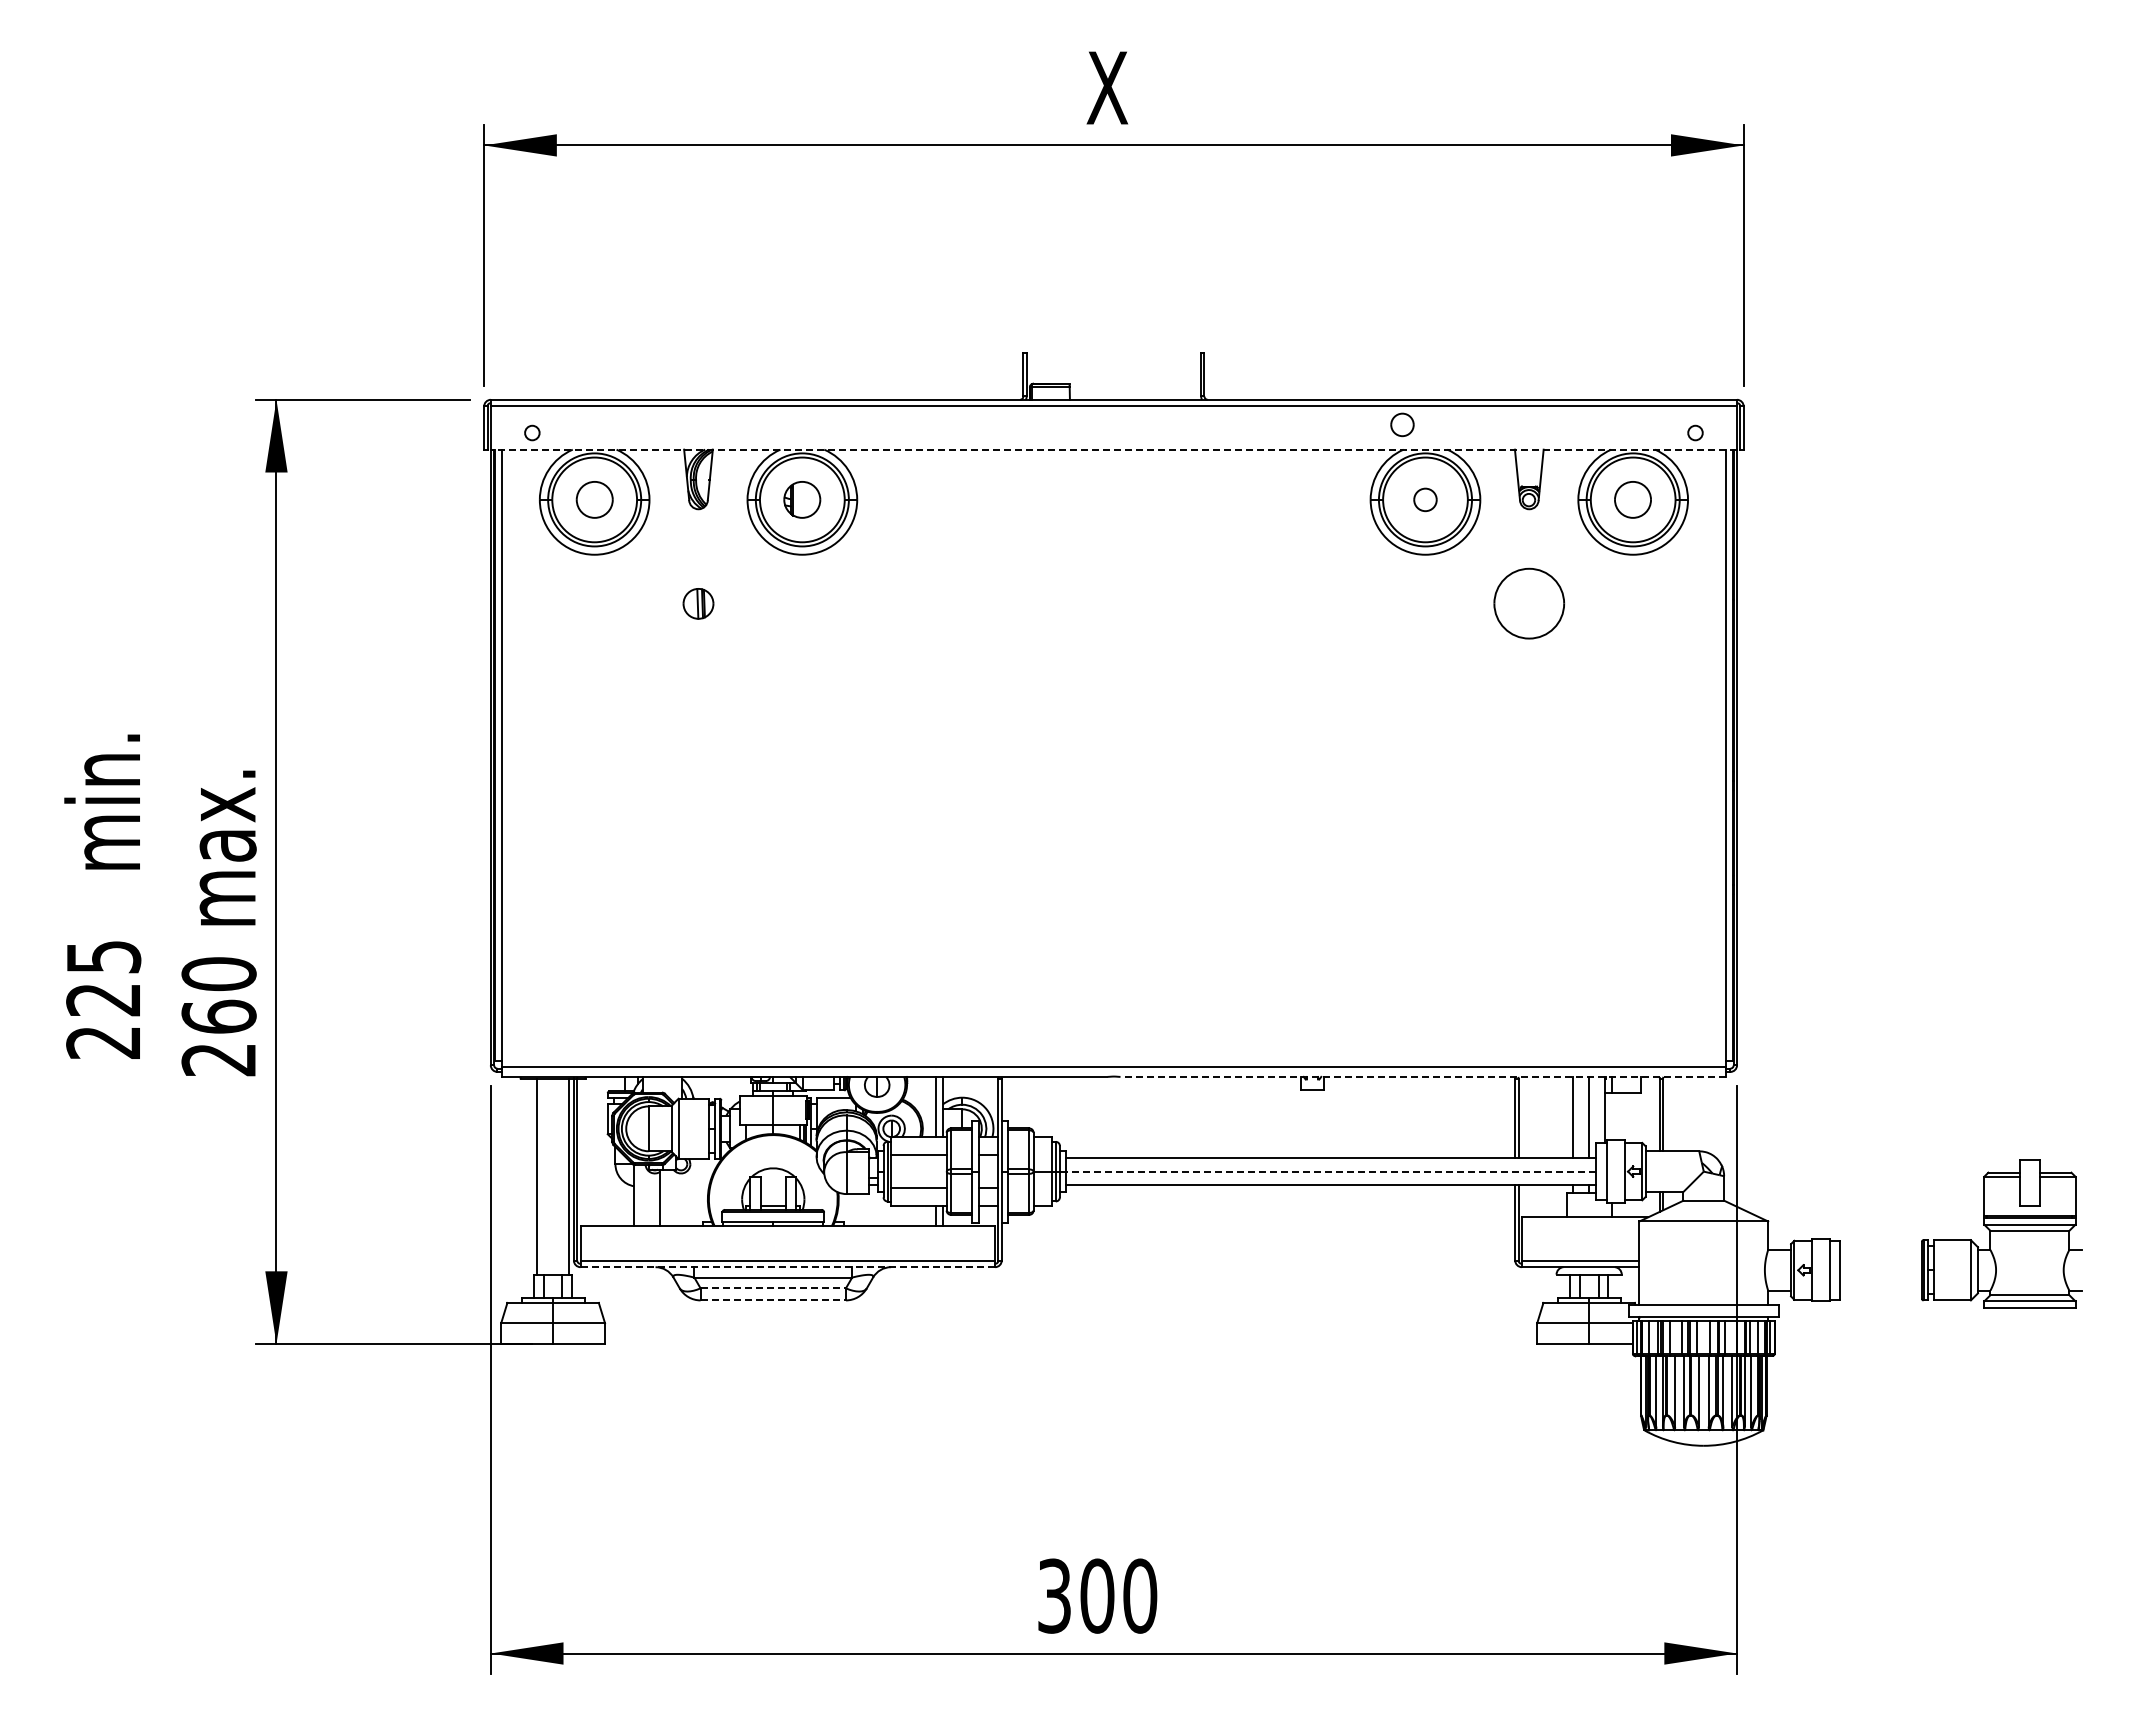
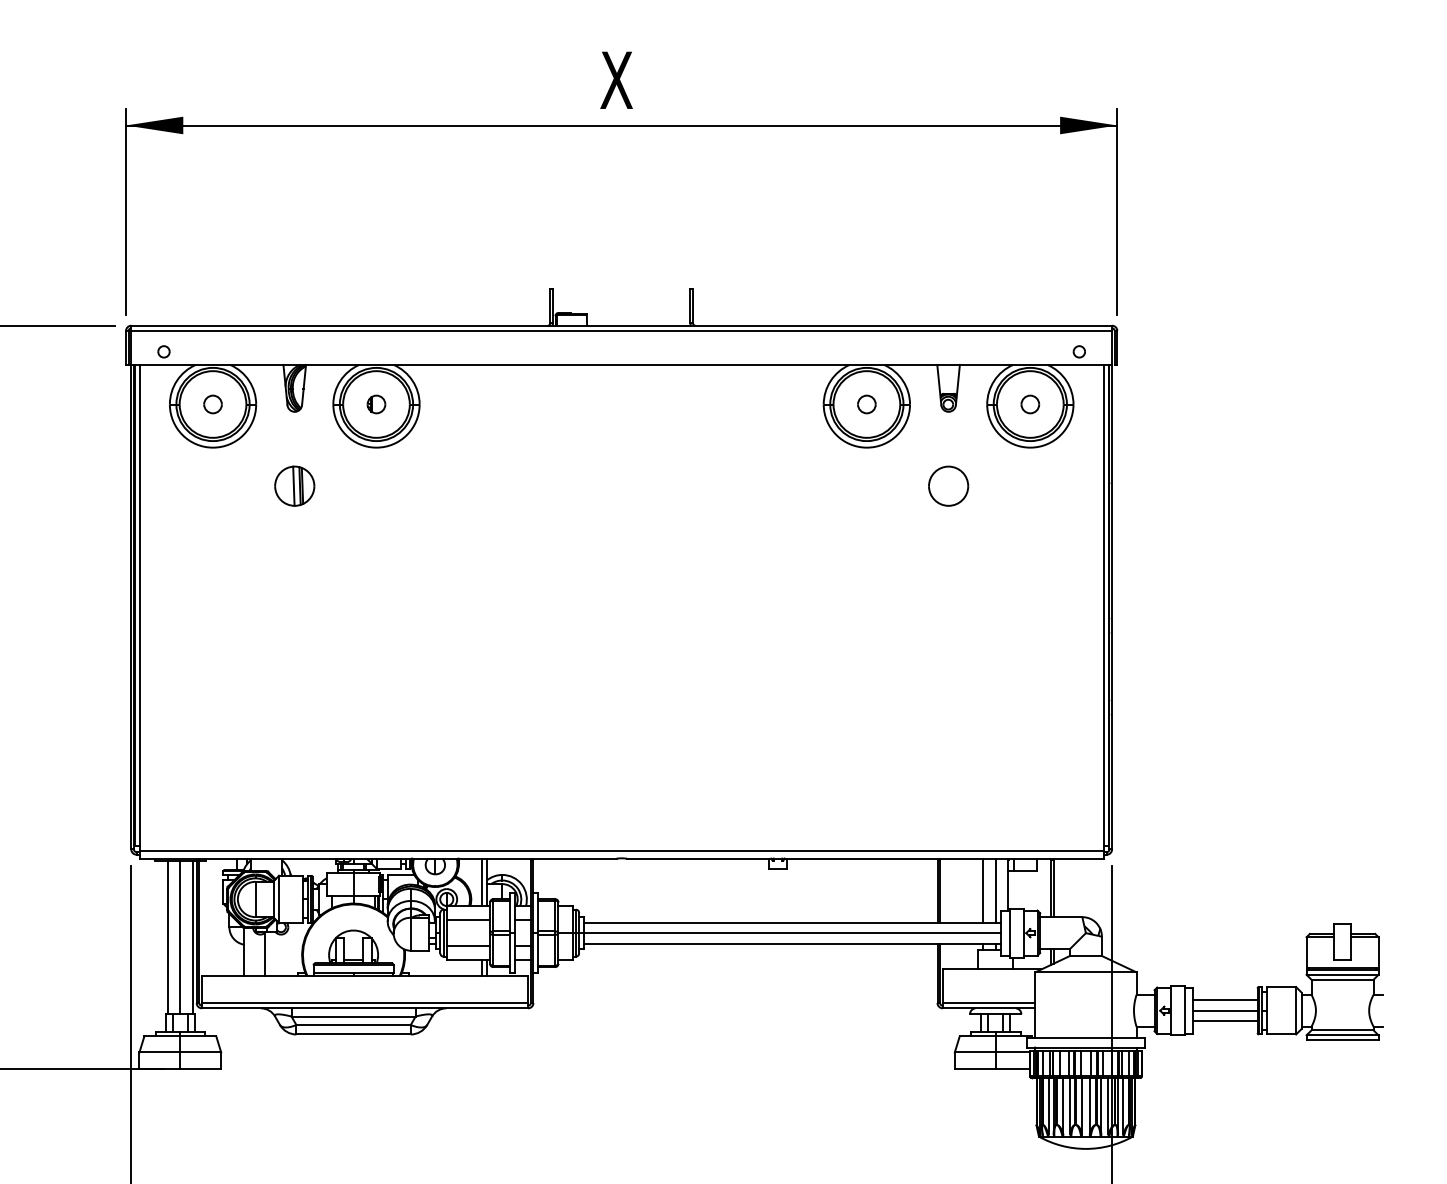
part: (1402, 424) -> (848, 345), removed
line: (1113, 449) -> (621, 364), dashed -> solid
part: (594, 499) -> (212, 404), size x0.62
part: (802, 499) -> (376, 404), size x0.62
part: (1633, 499) -> (1030, 404), size x0.62
part: (698, 603) -> (294, 486), size x1.67
part: (1529, 603) -> (948, 486), size x0.71
line: (1423, 1076) -> (865, 858), dashed -> solid
line: (1330, 1171) -> (792, 933), dashed -> solid
line: (553, 1176) -> (180, 936), added
line: (1880, 1257) -> (1224, 1000), added
line: (788, 1267) -> (365, 1008), dashed -> solid
line: (1880, 1270) -> (1224, 1010), added
line: (1880, 1283) -> (1224, 1021), added
line: (773, 1288) -> (353, 1025), dashed -> solid
line: (773, 1300) -> (353, 1034), dashed -> solid

